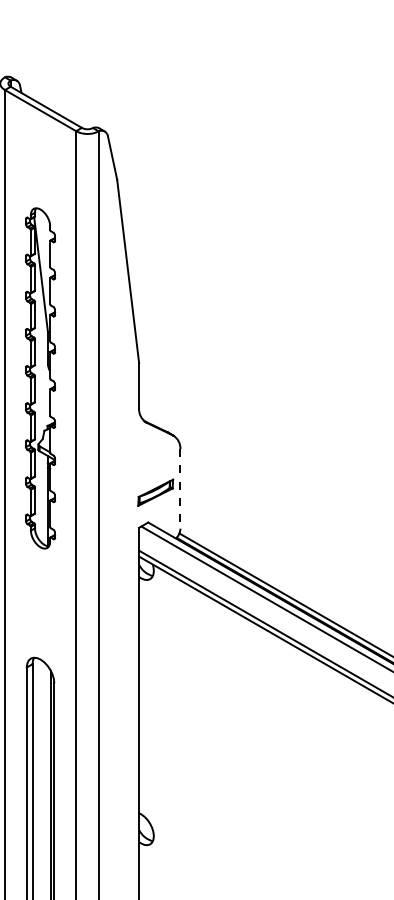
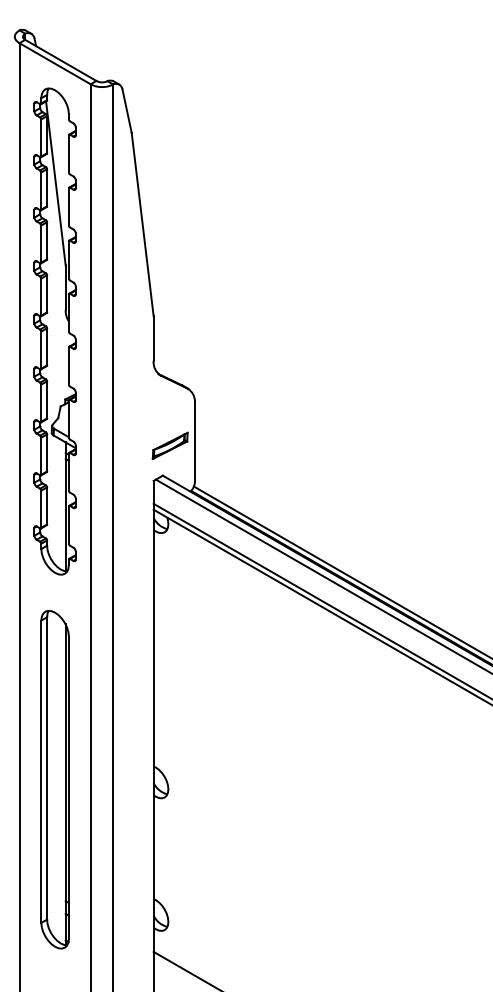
part: (39, 378) -> (54, 331), size x1.43
line: (179, 488) -> (194, 441), dashed -> solid

